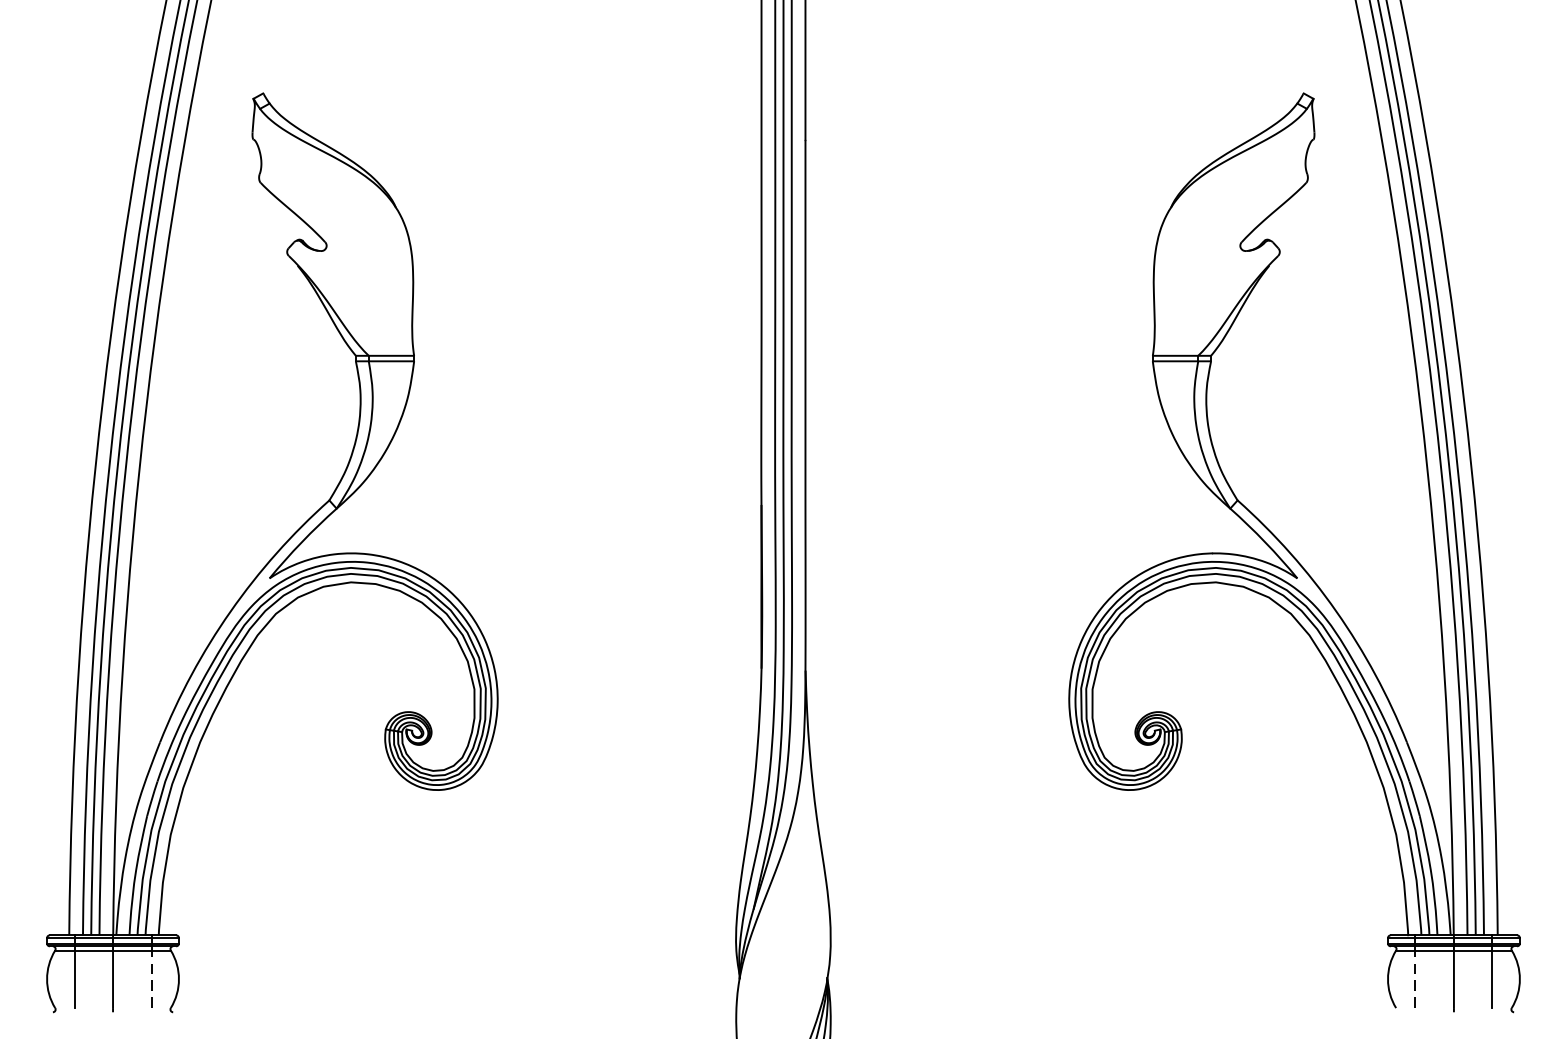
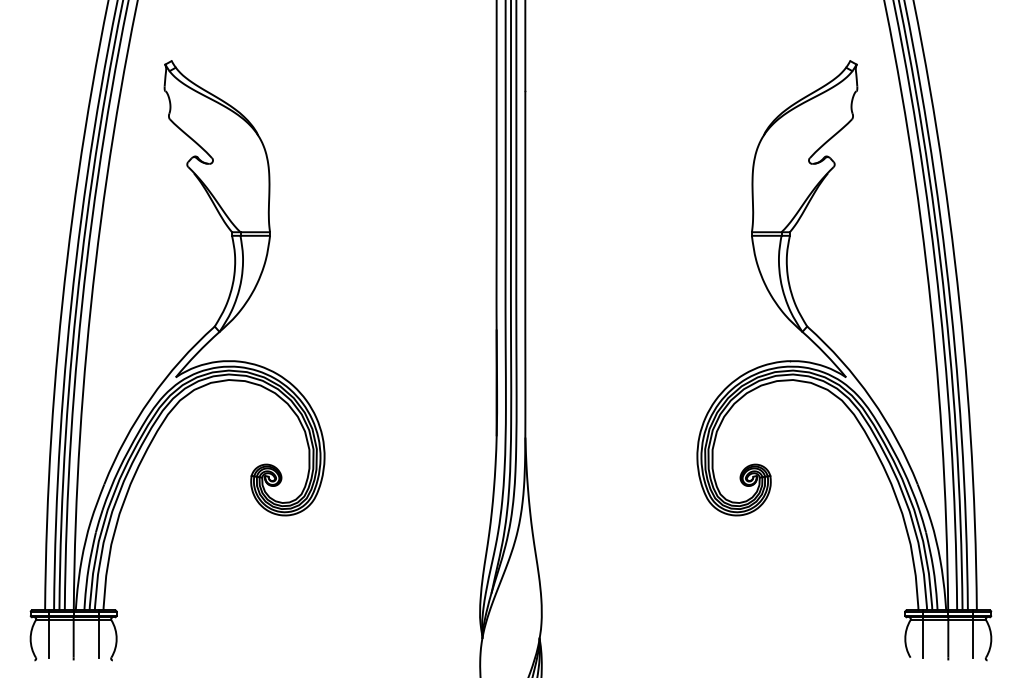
line: (151, 978) -> (98, 638), dashed -> solid
line: (1415, 978) -> (923, 638), dashed -> solid

